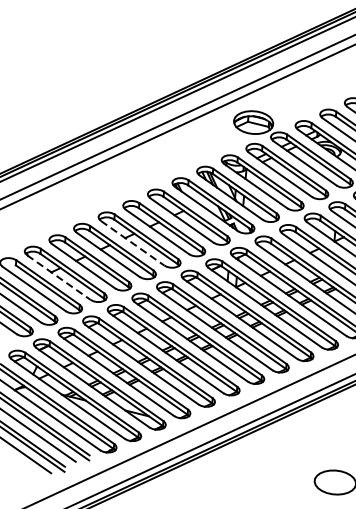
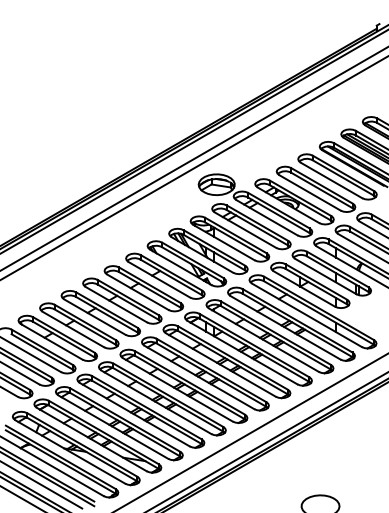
line: (132, 243) -> (116, 304), dashed -> solid
line: (58, 277) -> (51, 341), dashed -> solid

